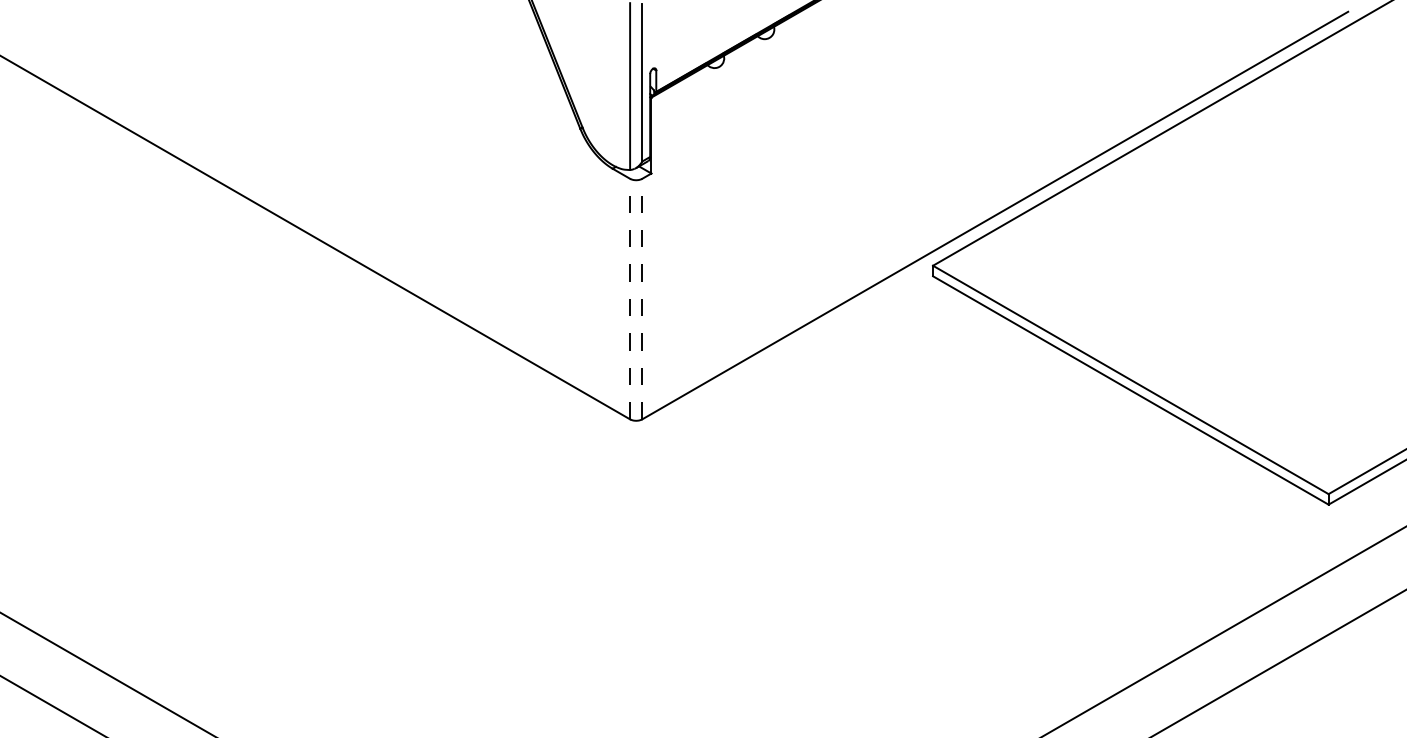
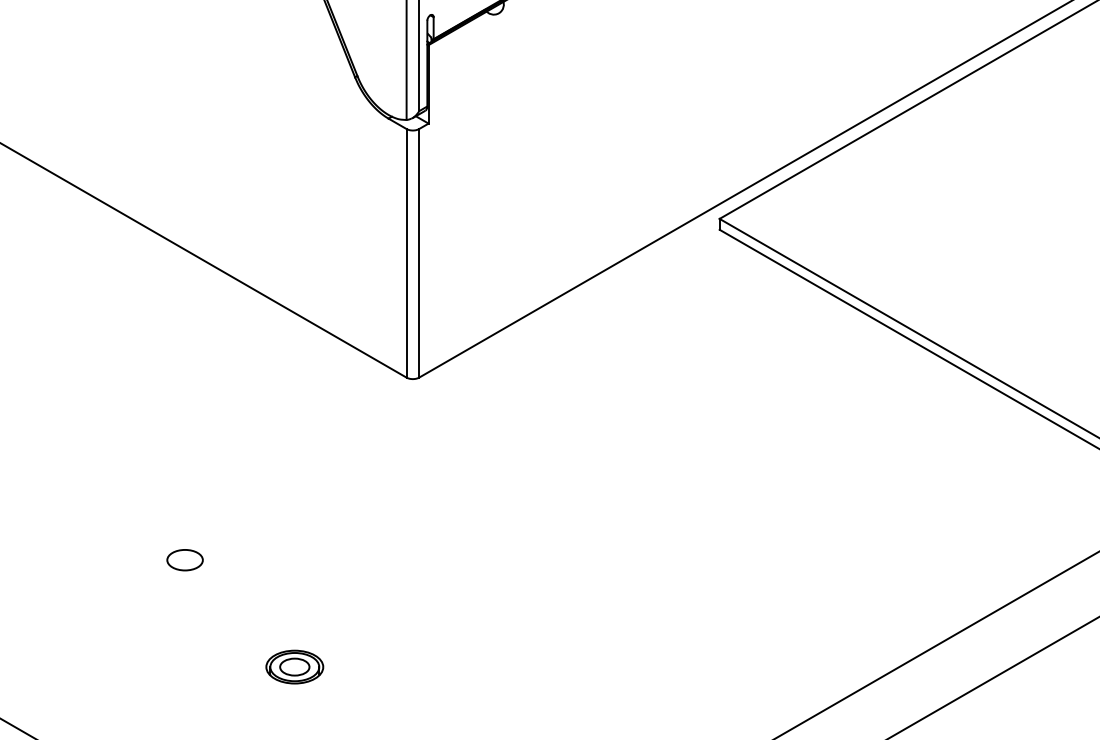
line: (630, 298) -> (406, 252), dashed -> solid
line: (642, 298) -> (419, 252), dashed -> solid
part: (415, 595) -> (184, 559), added
part: (521, 699) -> (294, 667), added

